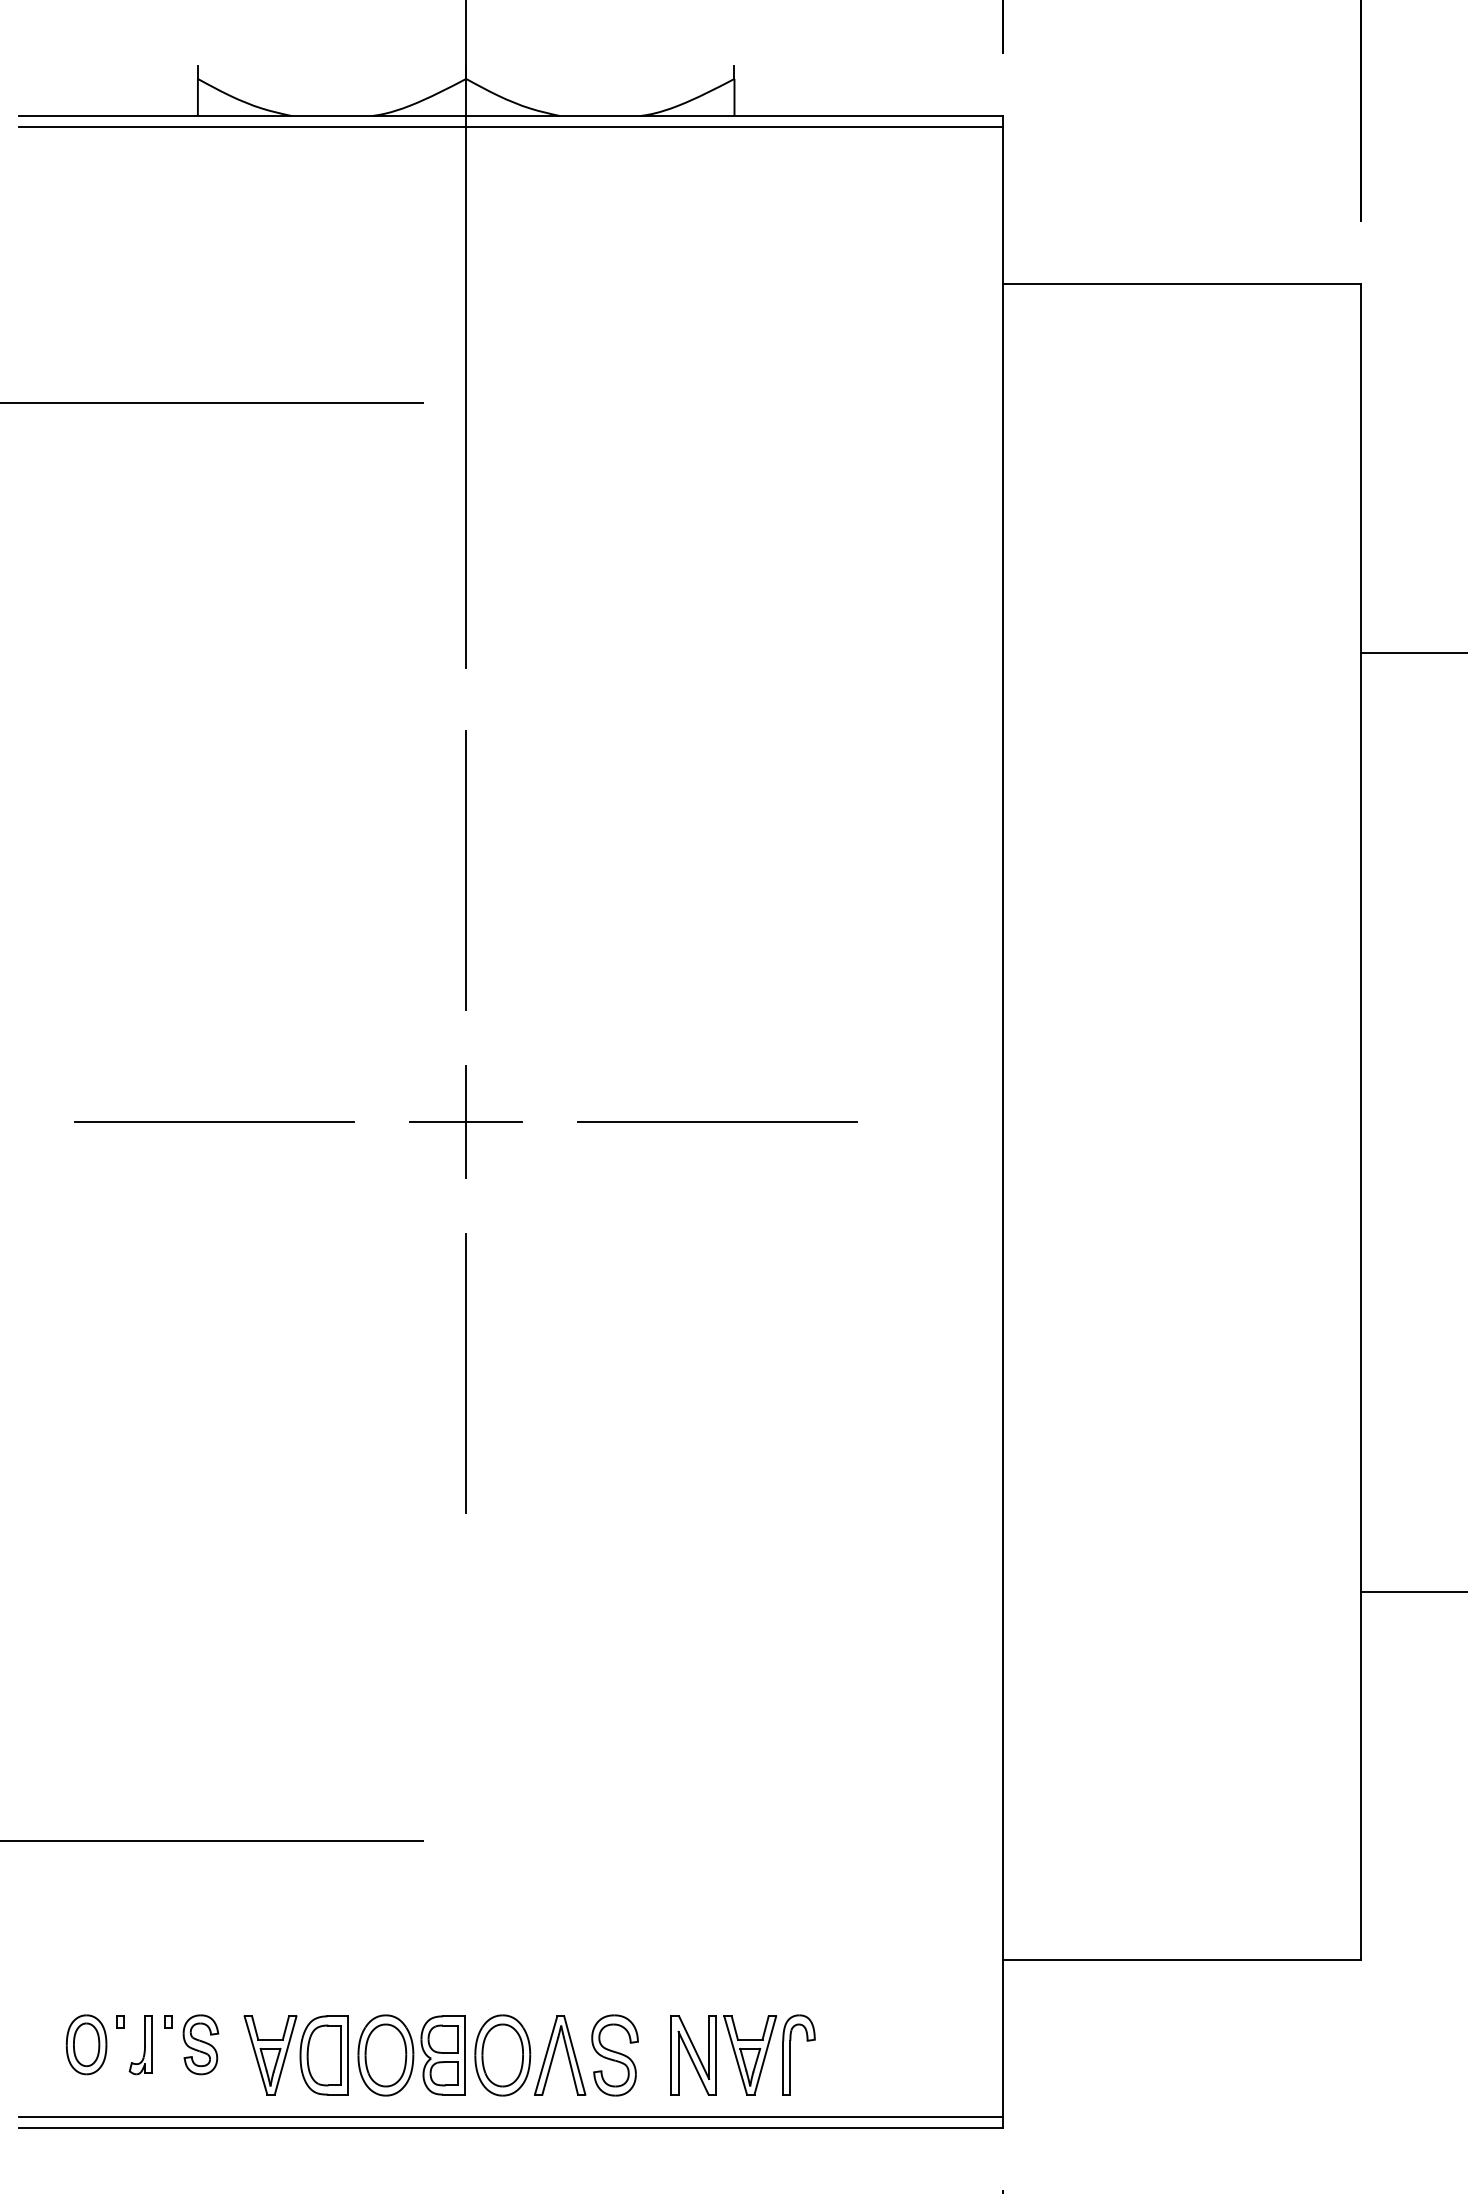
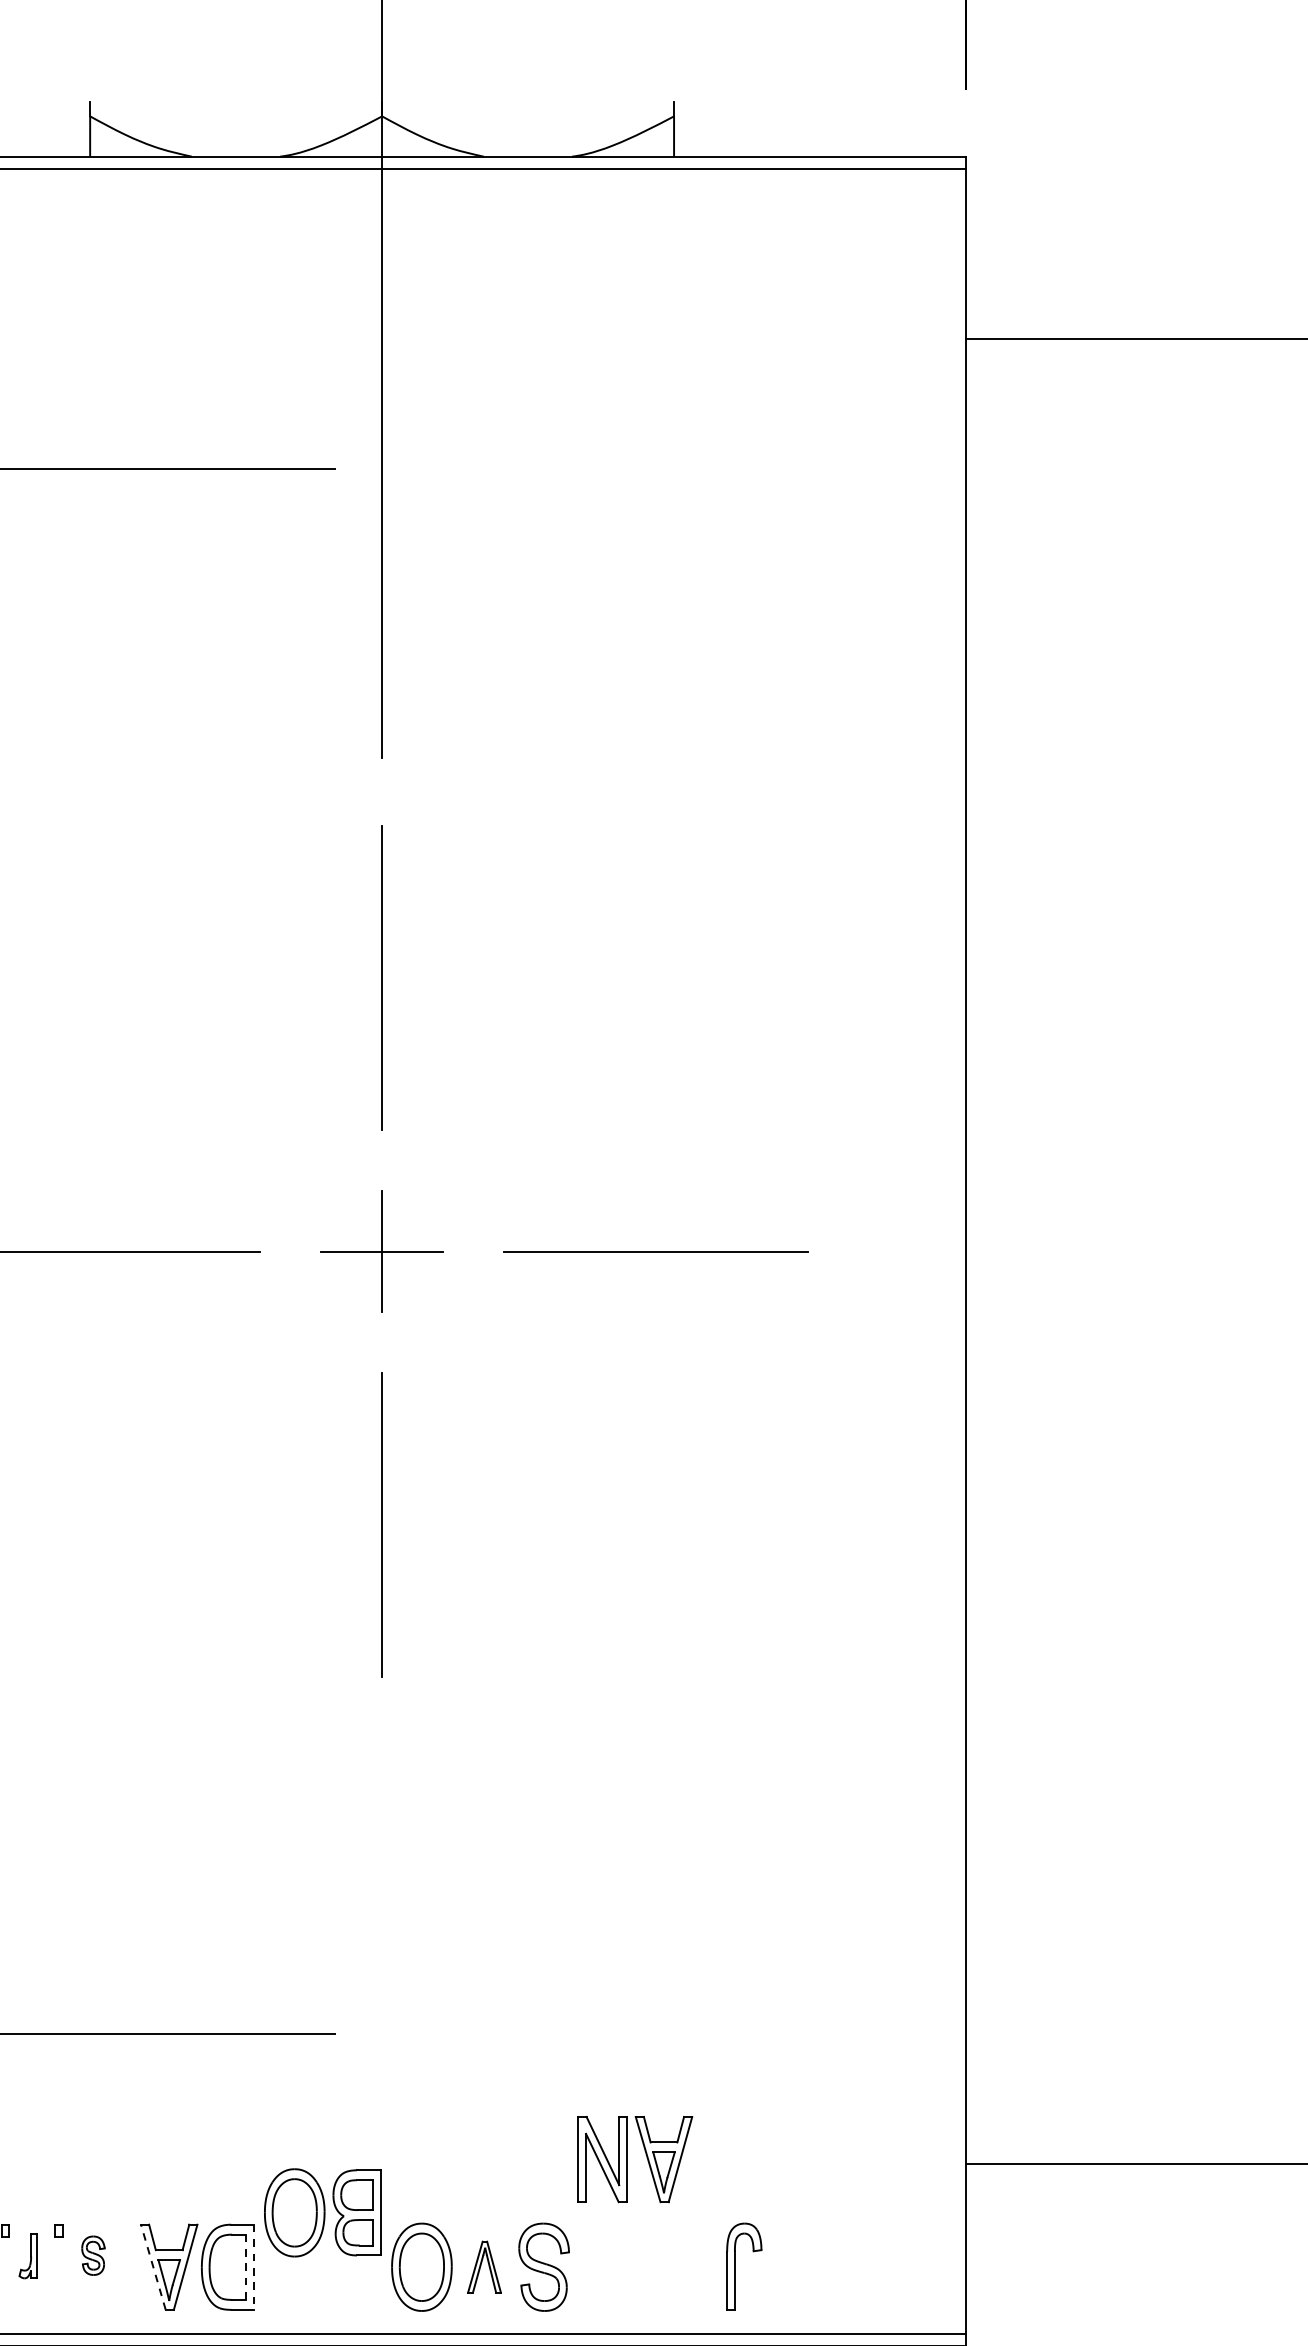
part: (200, 2044) -> (92, 2255), size x0.6
part: (140, 2045) -> (27, 2256), size x0.7
line: (256, 2055) -> (153, 2267), solid -> dashed
line: (341, 2055) -> (246, 2267), solid -> dashed
part: (411, 2055) -> (322, 2212), moved
part: (560, 2055) -> (484, 2267), size x0.6
part: (716, 2055) -> (627, 2159), moved
line: (348, 2056) -> (254, 2268), solid -> dashed

